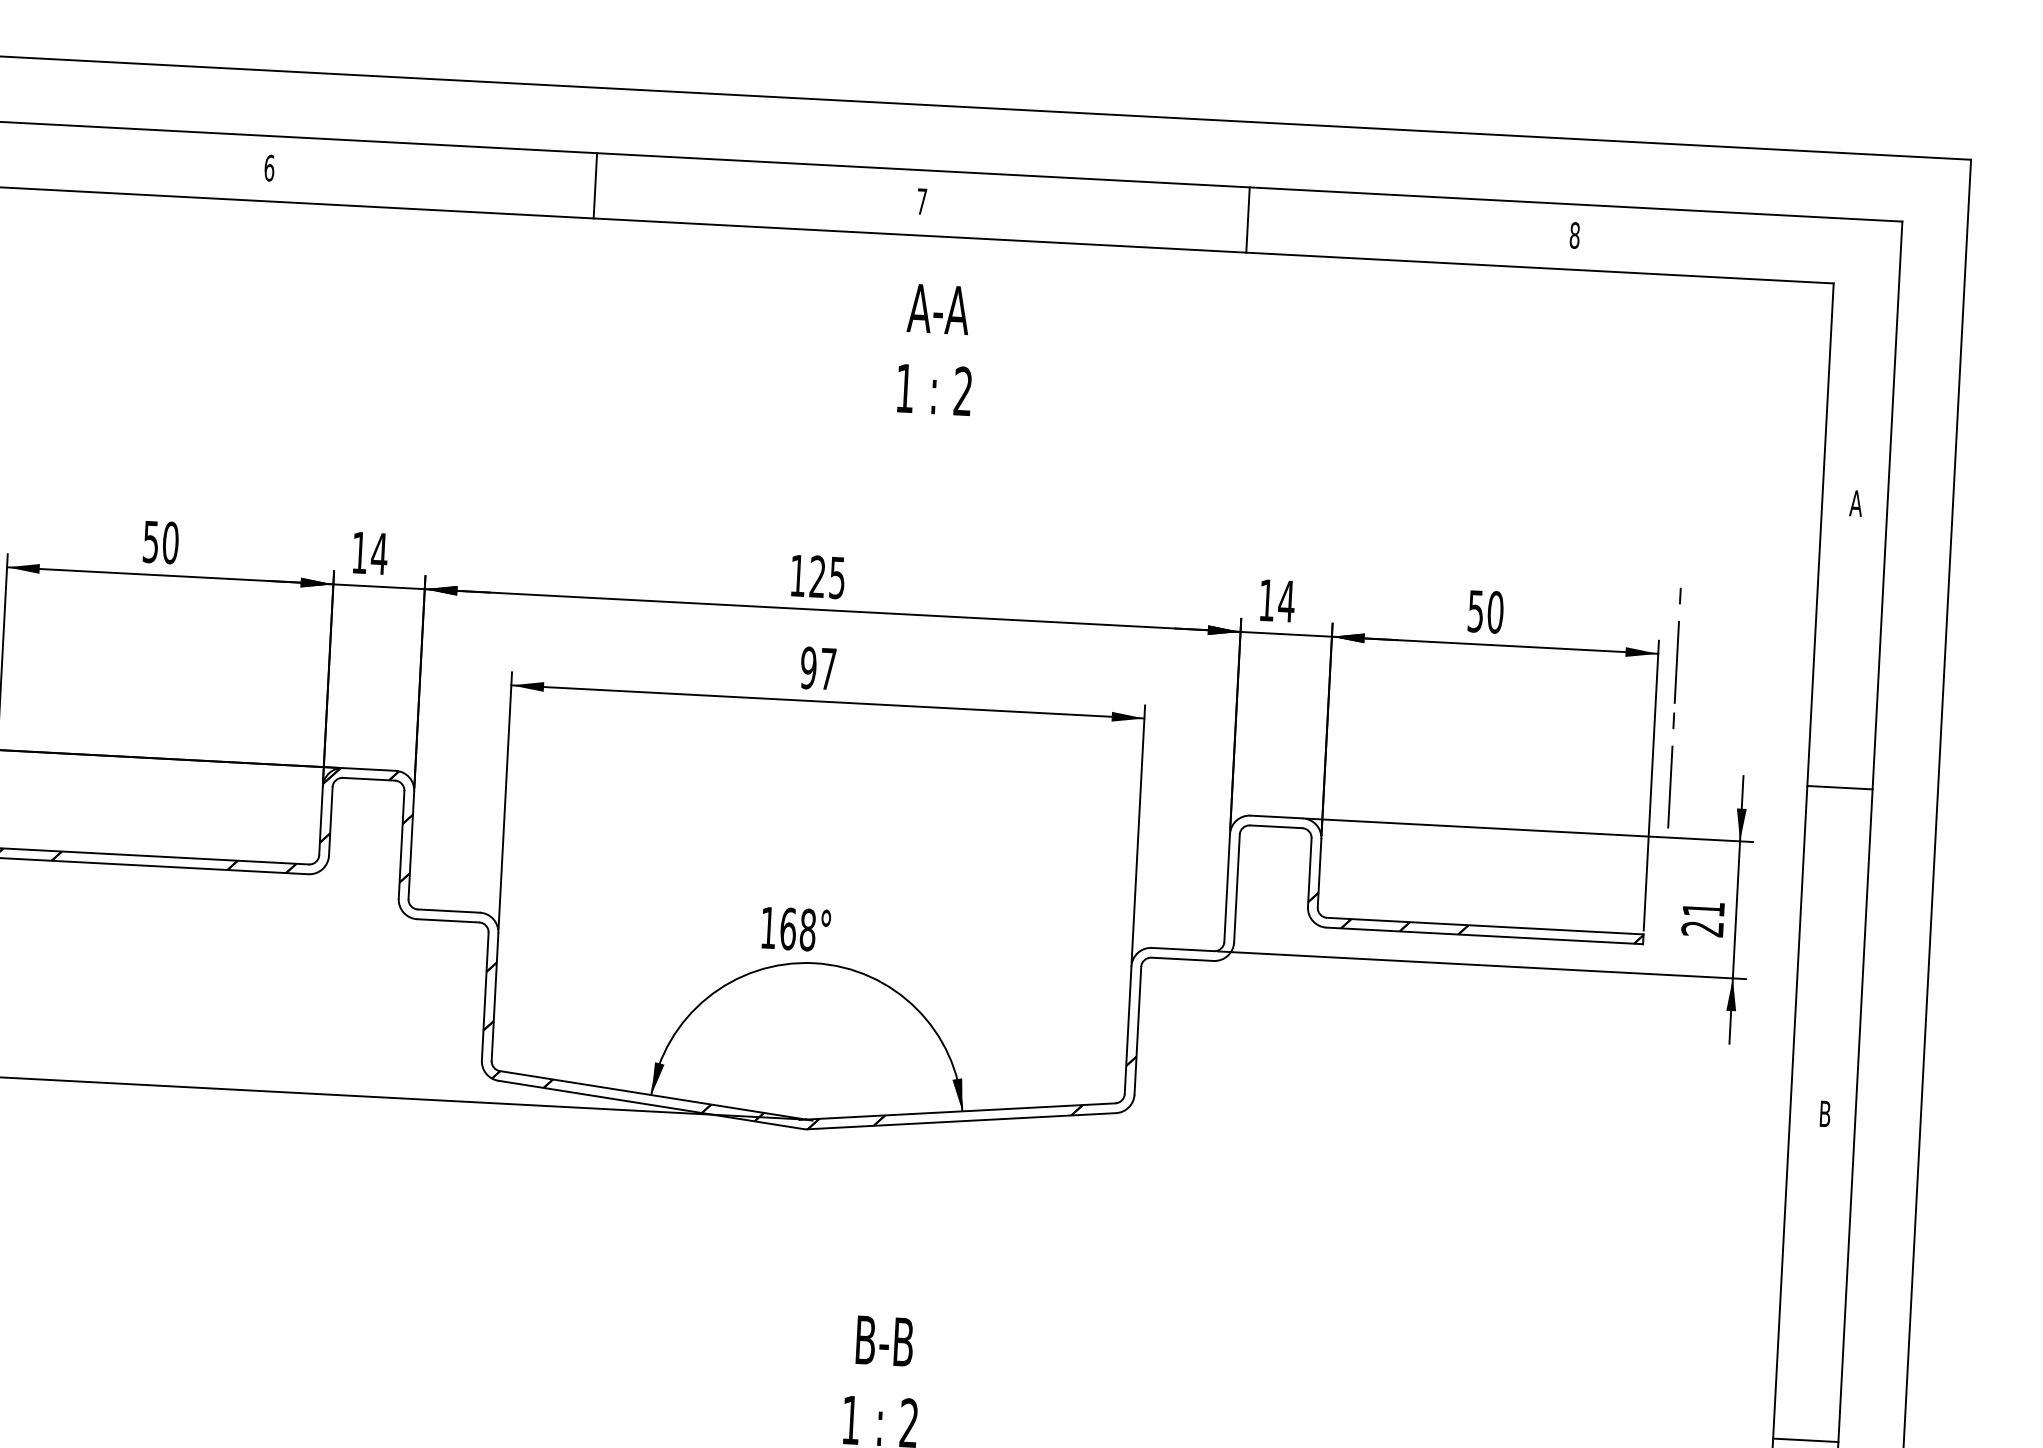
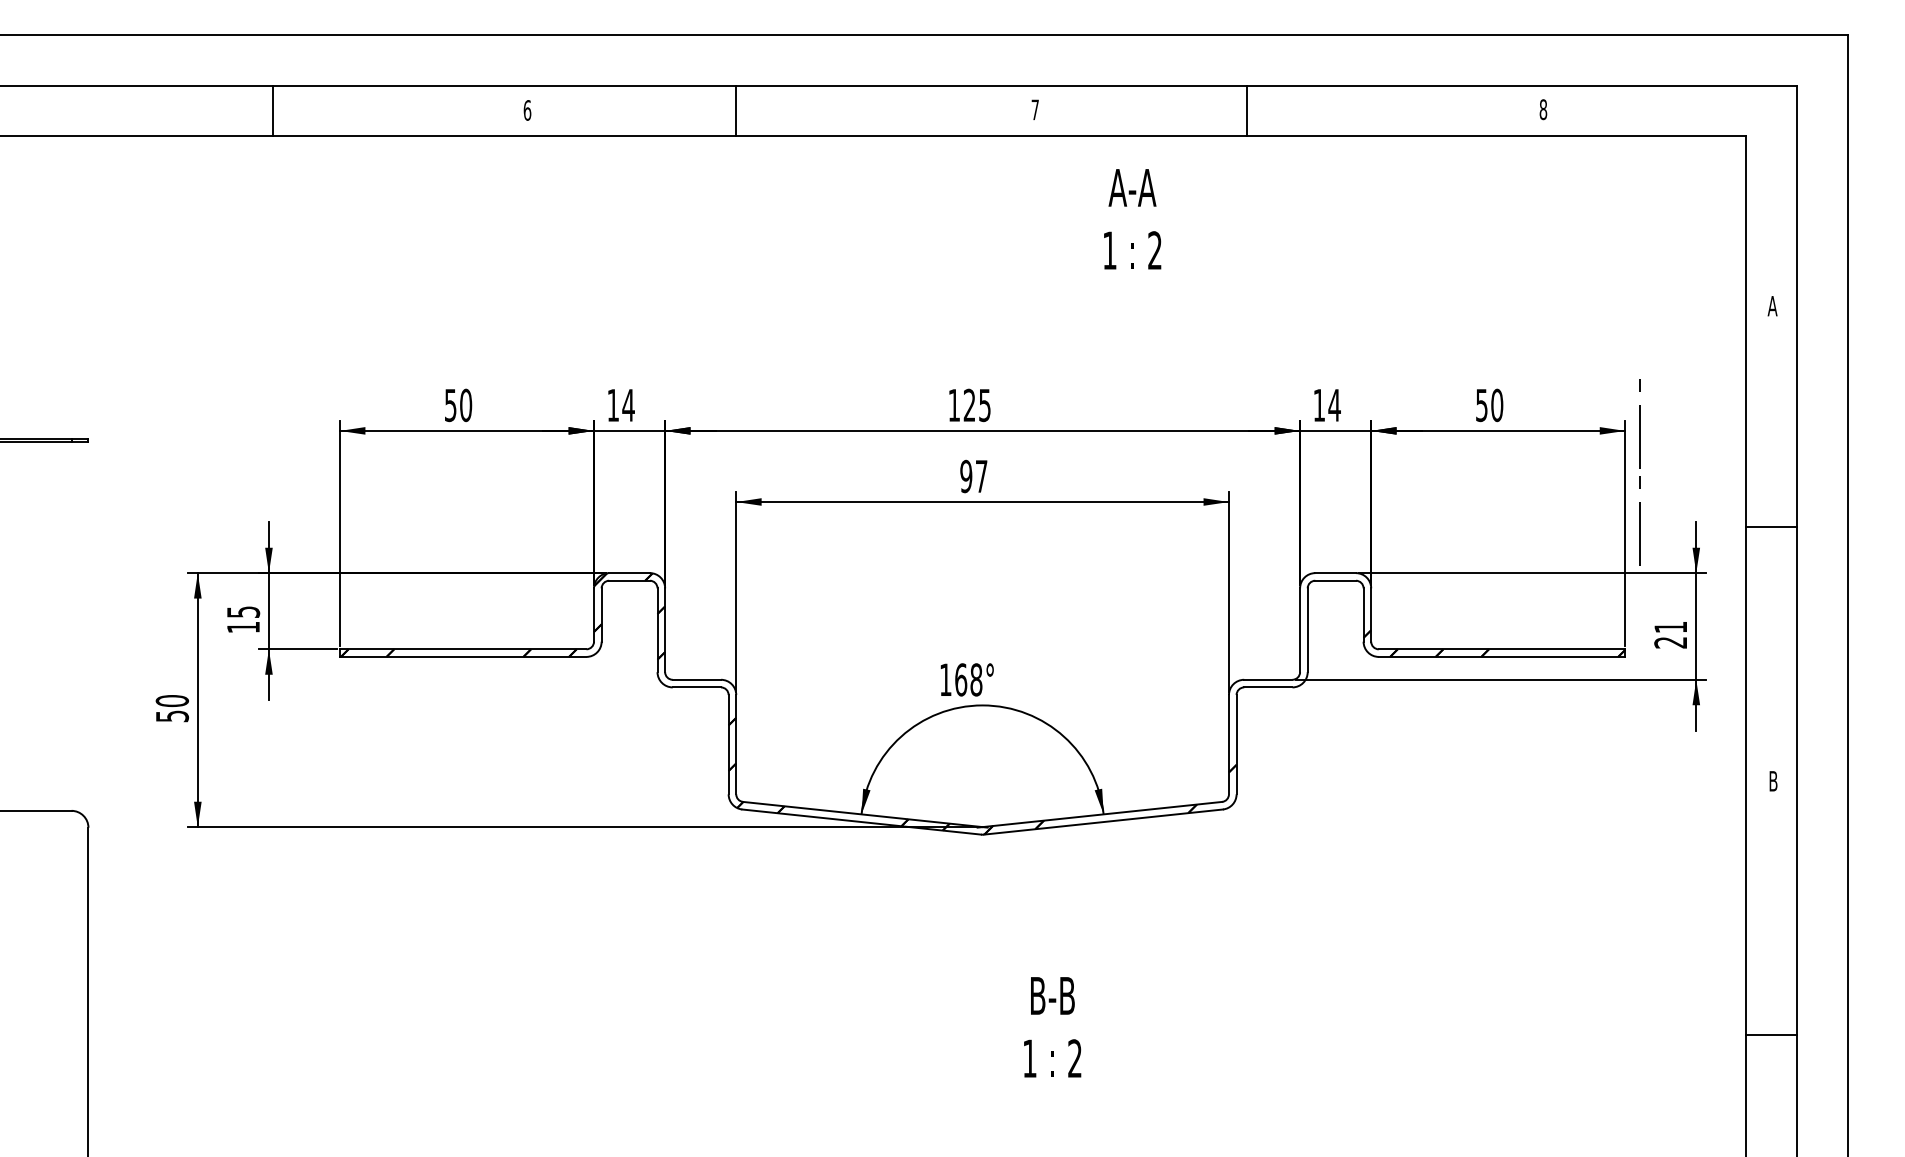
line: (595, 185) -> (736, 110), moved
line: (1248, 219) -> (1247, 110), moved
text: (936, 350) -> (1132, 219), moved

